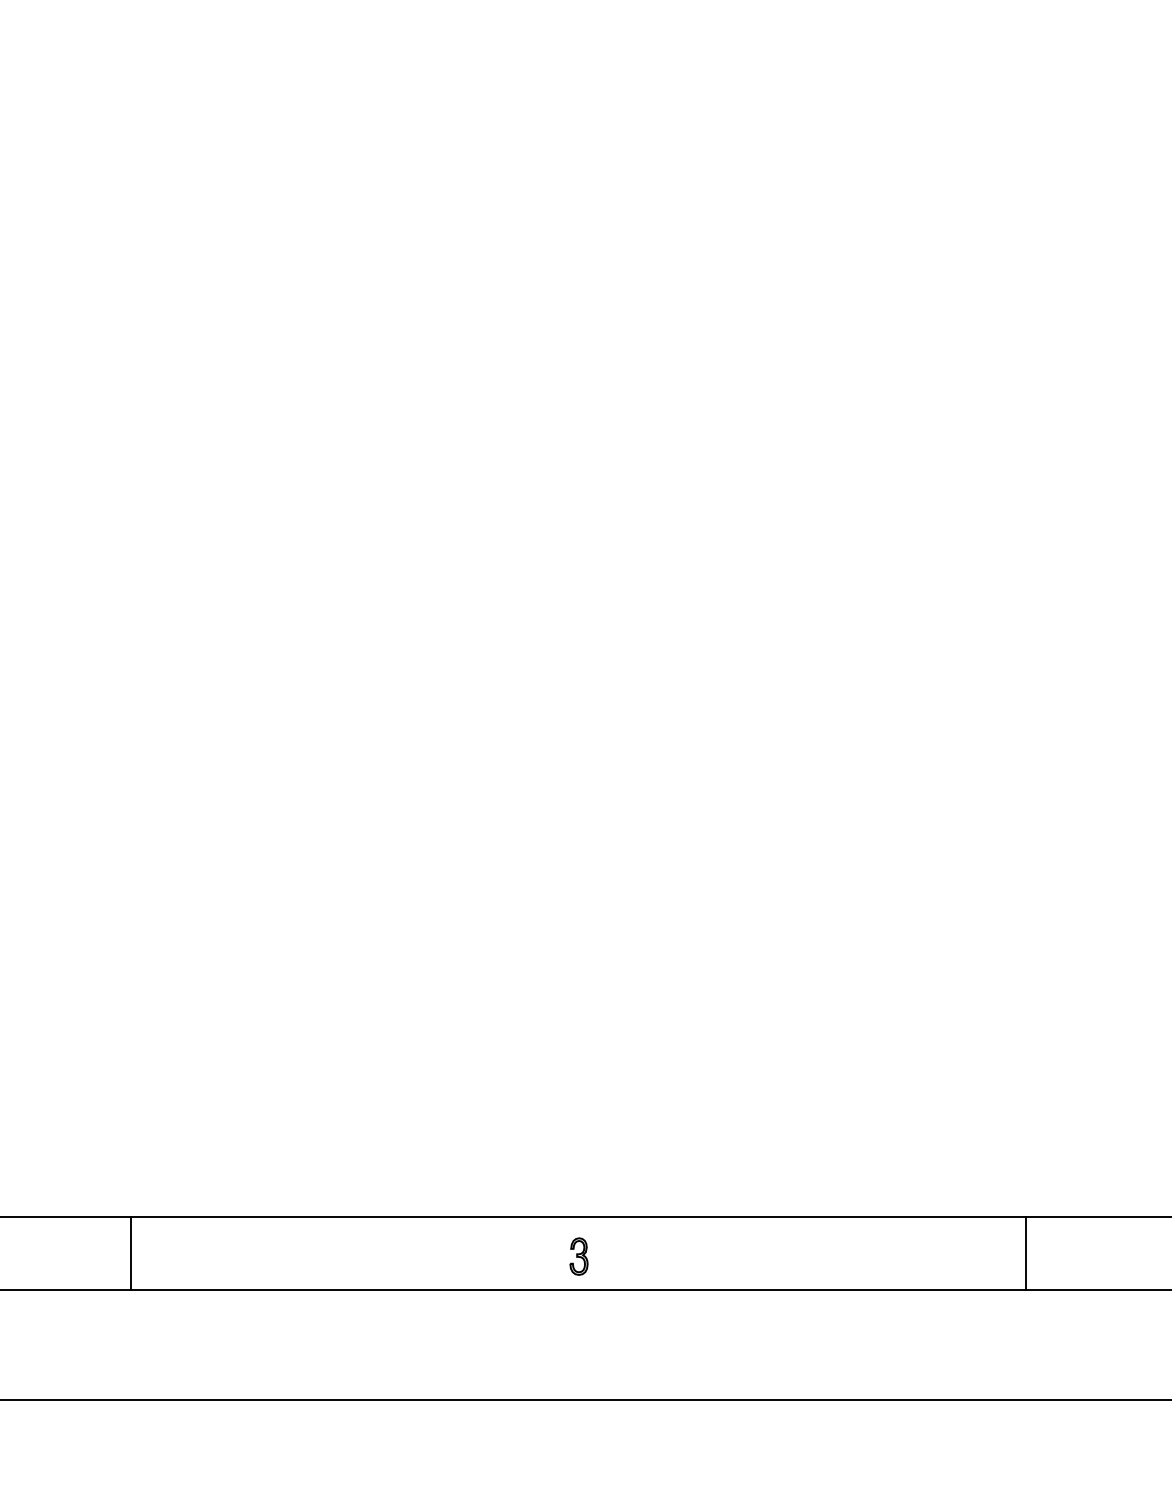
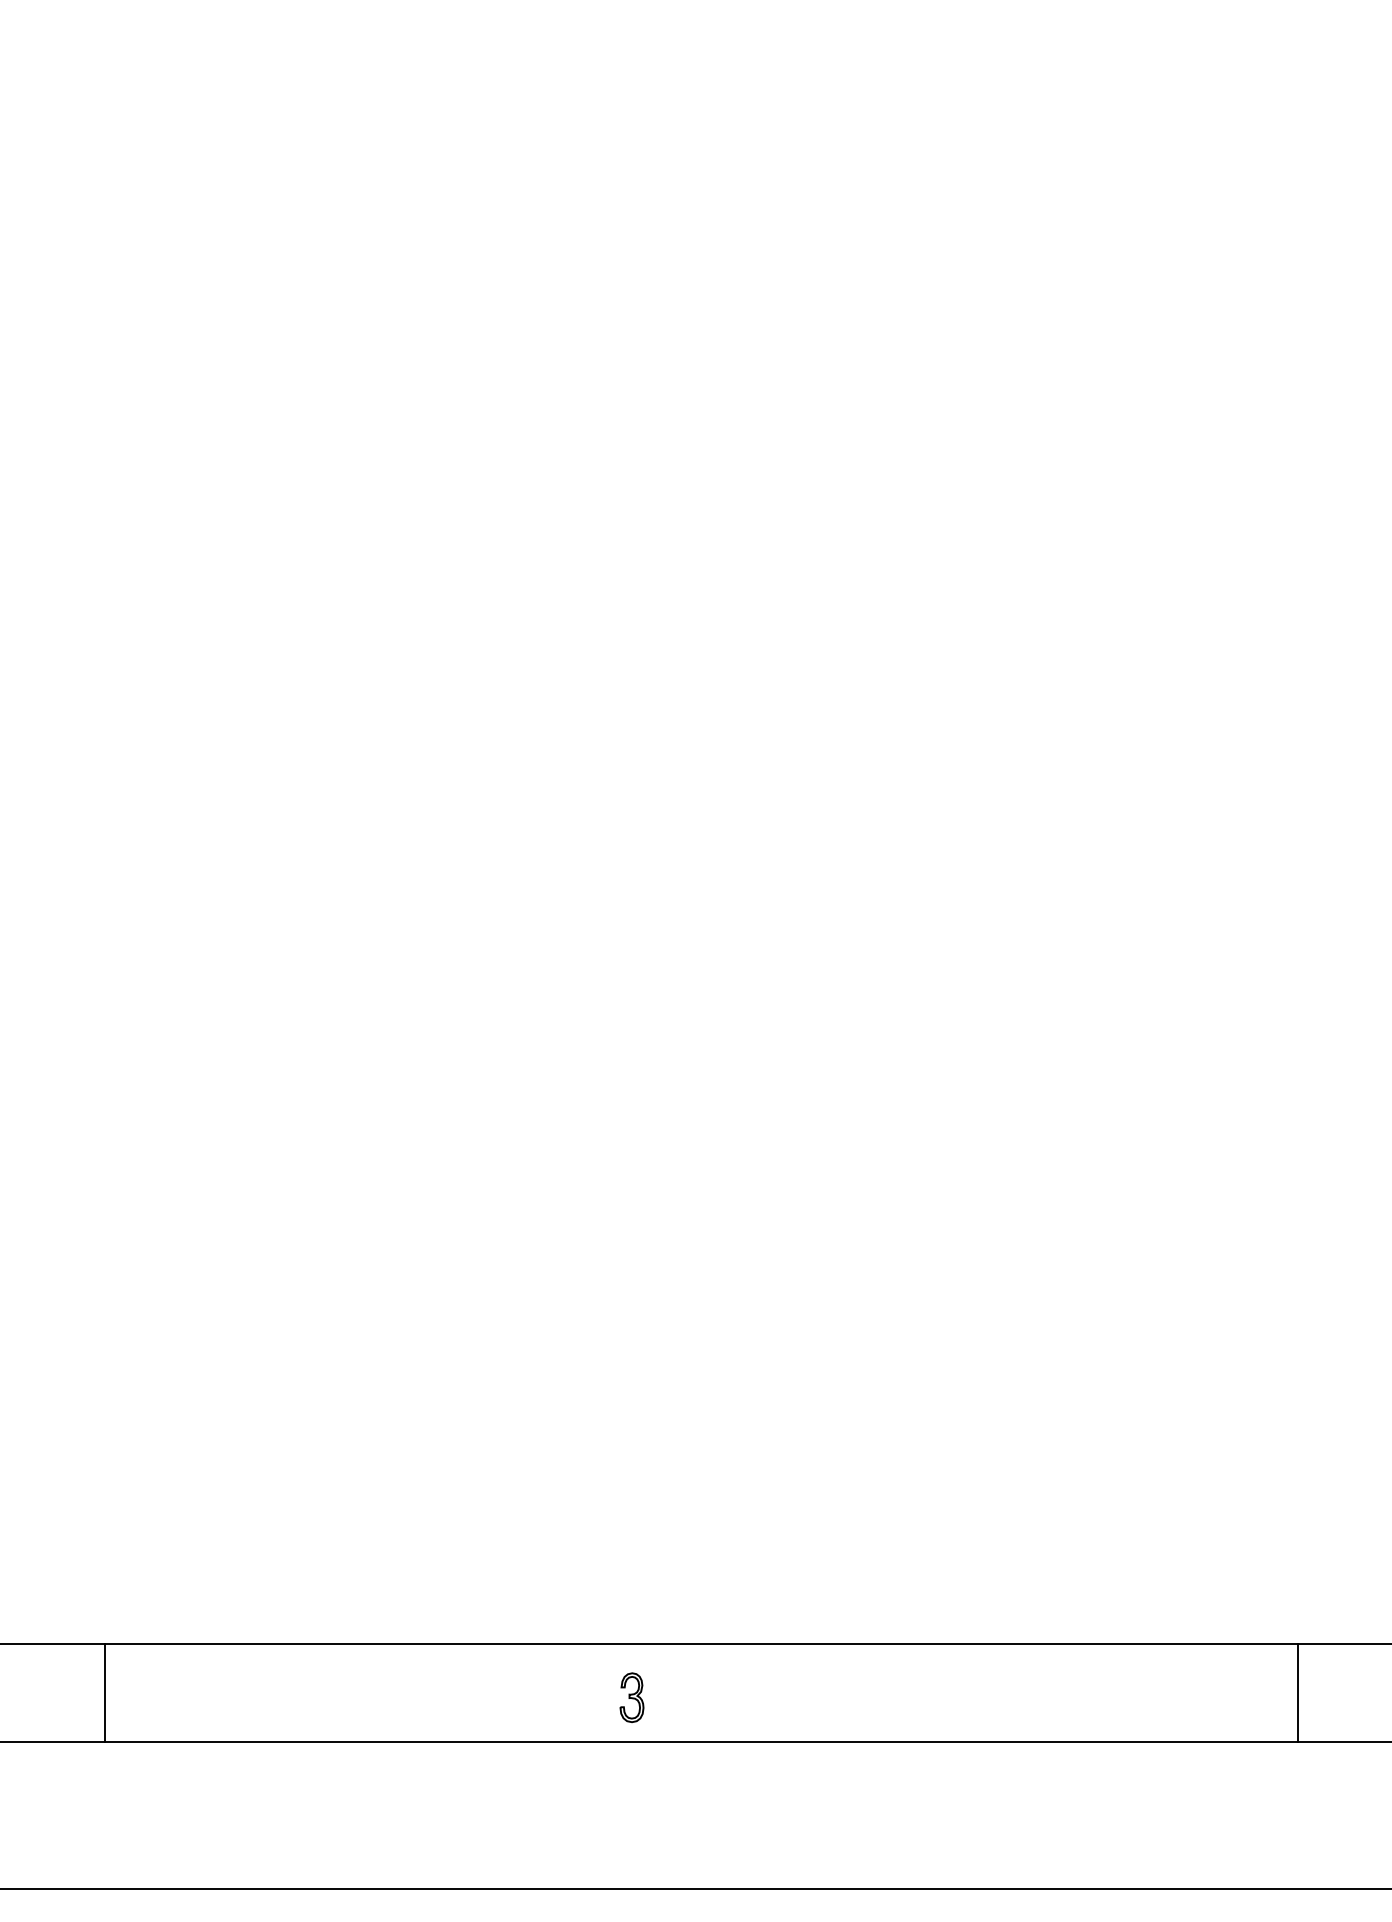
line: (131, 1253) -> (105, 1693), moved
line: (1026, 1253) -> (1298, 1693), moved

